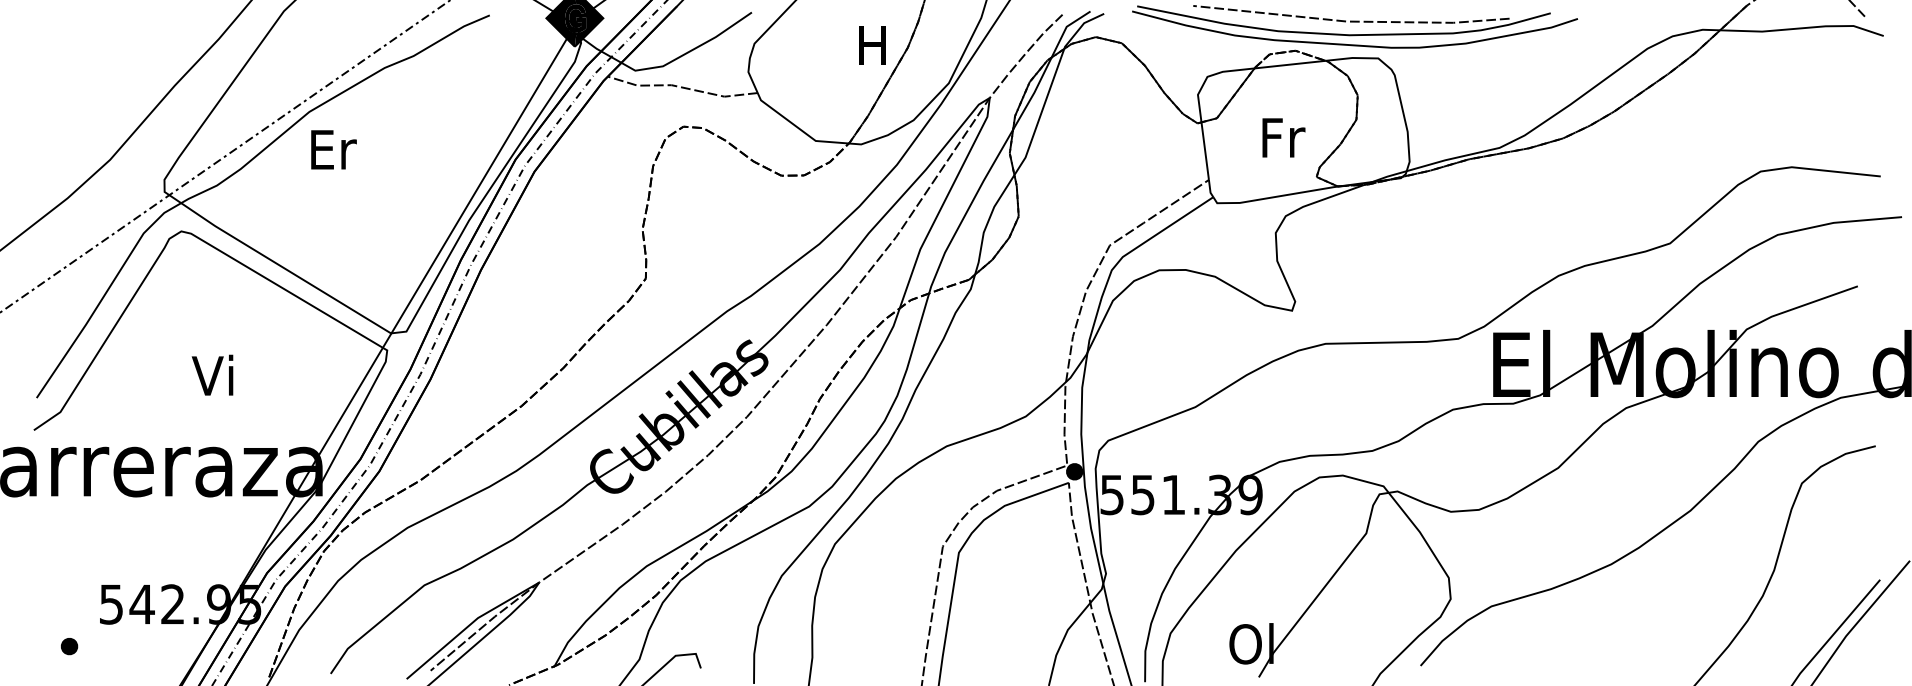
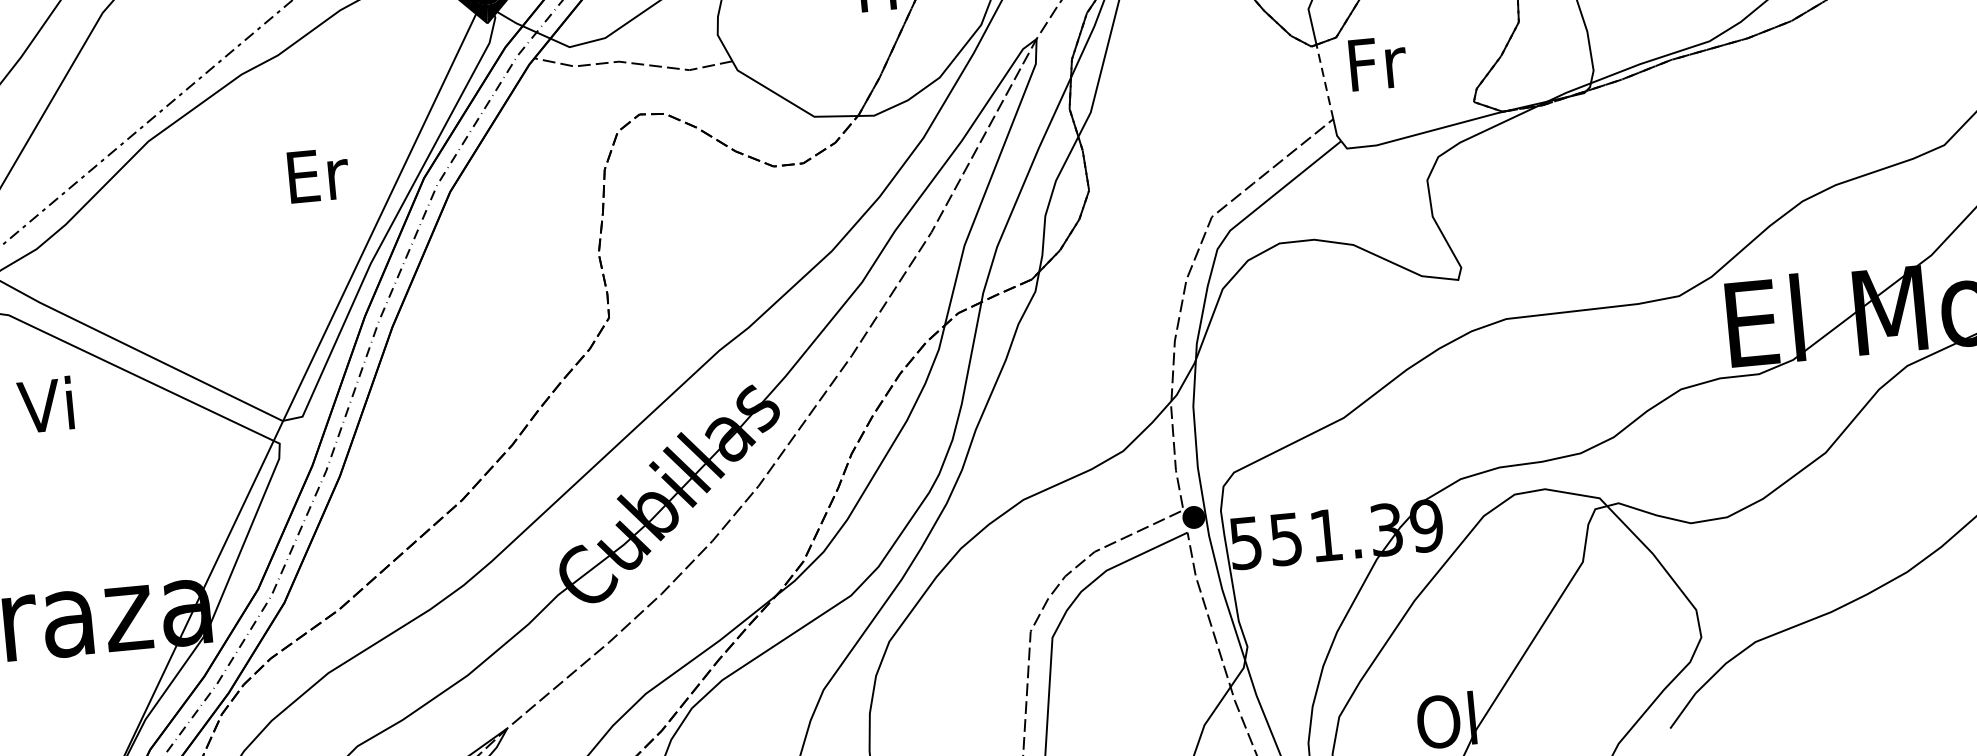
text: (1283, 137) -> (1377, 62), moved
text: (333, 149) -> (318, 174), moved
line: (1205, 150) -> (1325, 81), solid -> dashed
text: (212, 374) -> (45, 403), moved

